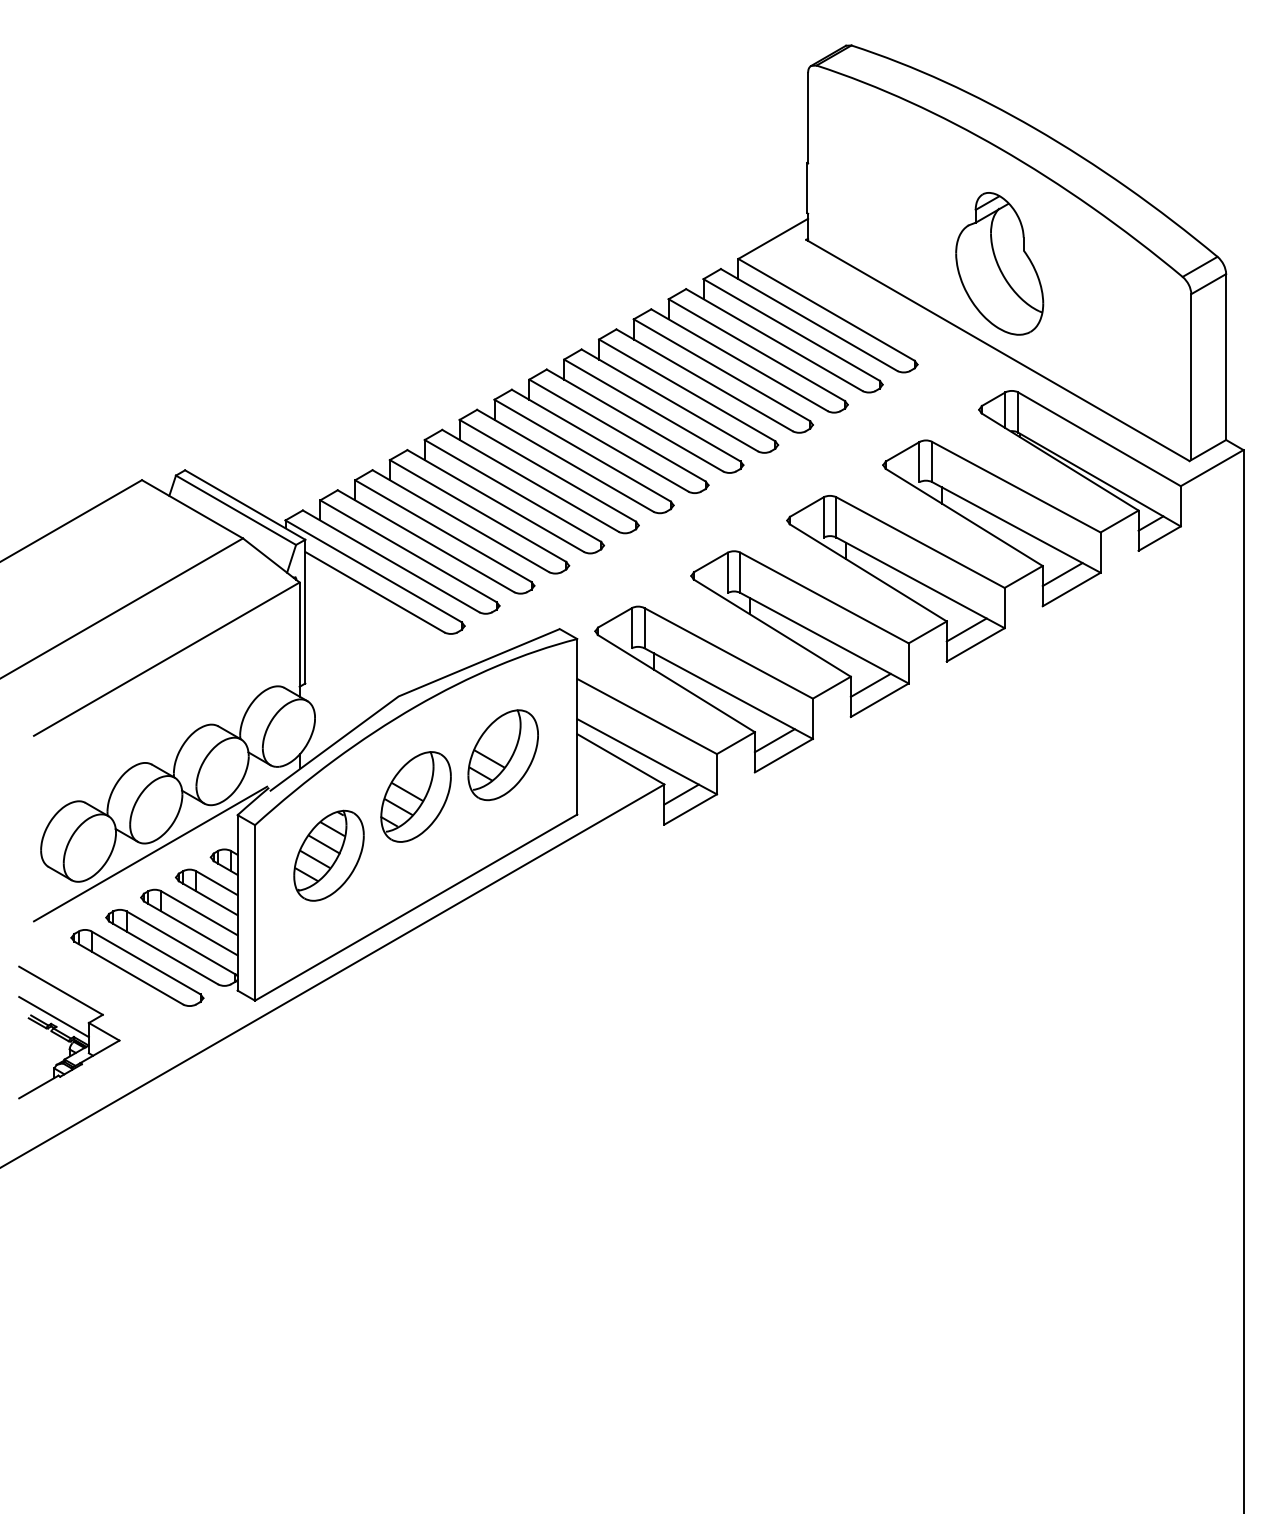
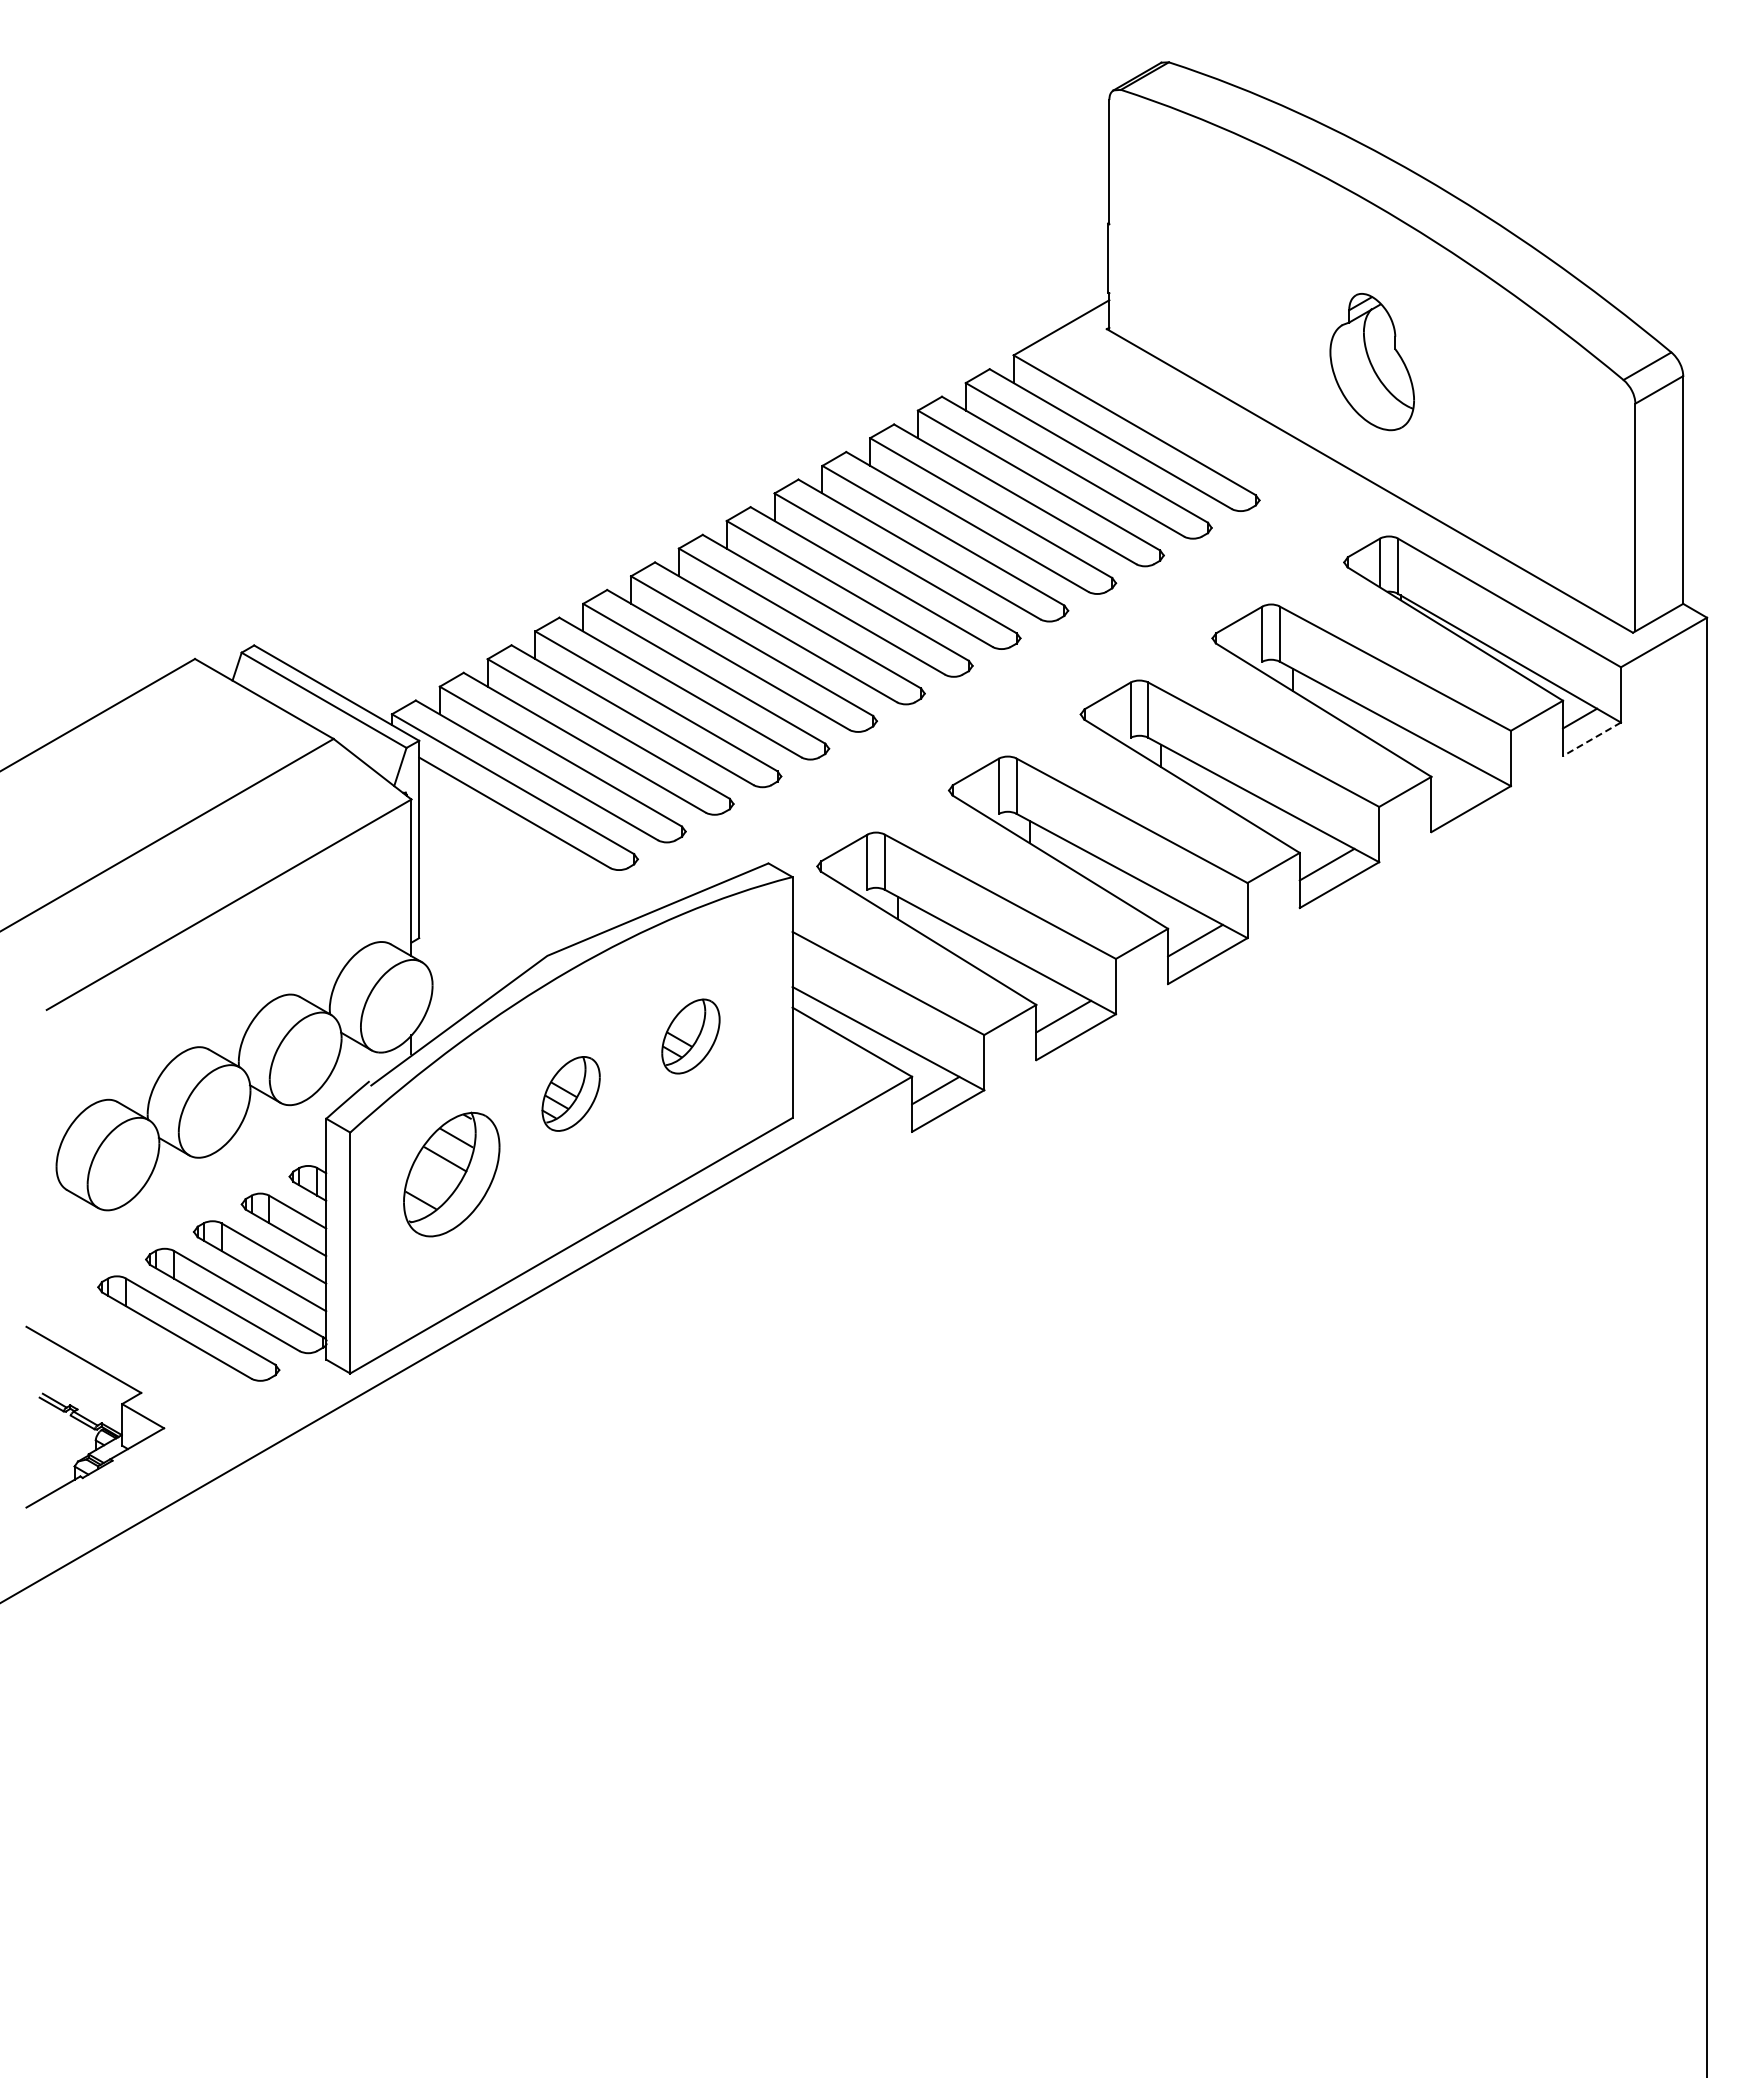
part: (999, 263) -> (1371, 361), size x0.7
line: (1159, 538) -> (1591, 739), solid -> dashed
line: (1062, 574) -> (1458, 788), removed
part: (502, 755) -> (690, 1036), size x0.6
part: (415, 796) -> (570, 1093), size x0.6
line: (150, 853) -> (206, 1171), removed
line: (314, 858) -> (432, 1178), removed
line: (54, 1016) -> (74, 1395), removed

